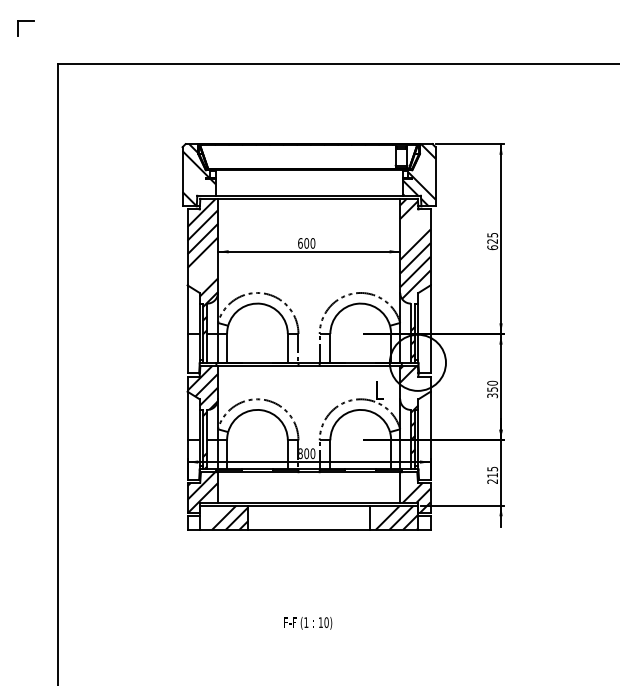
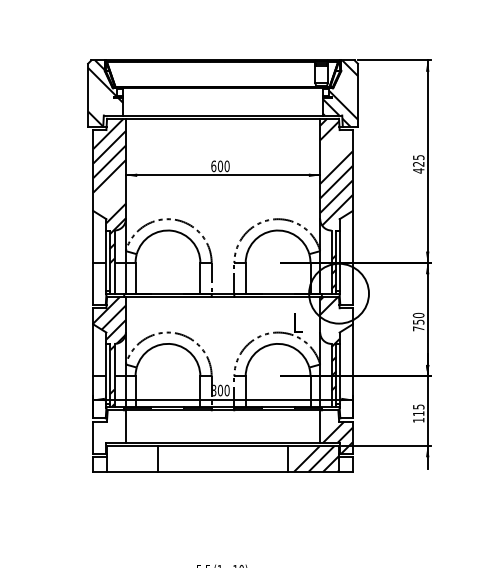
text: (492, 247) -> (418, 170), 625 -> 425
text: (492, 395) -> (418, 328), 350 -> 750
text: (492, 481) -> (418, 420), 215 -> 115
hatch: (202, 492) -> (109, 431), removed
hatch: (230, 517) -> (139, 458), removed

